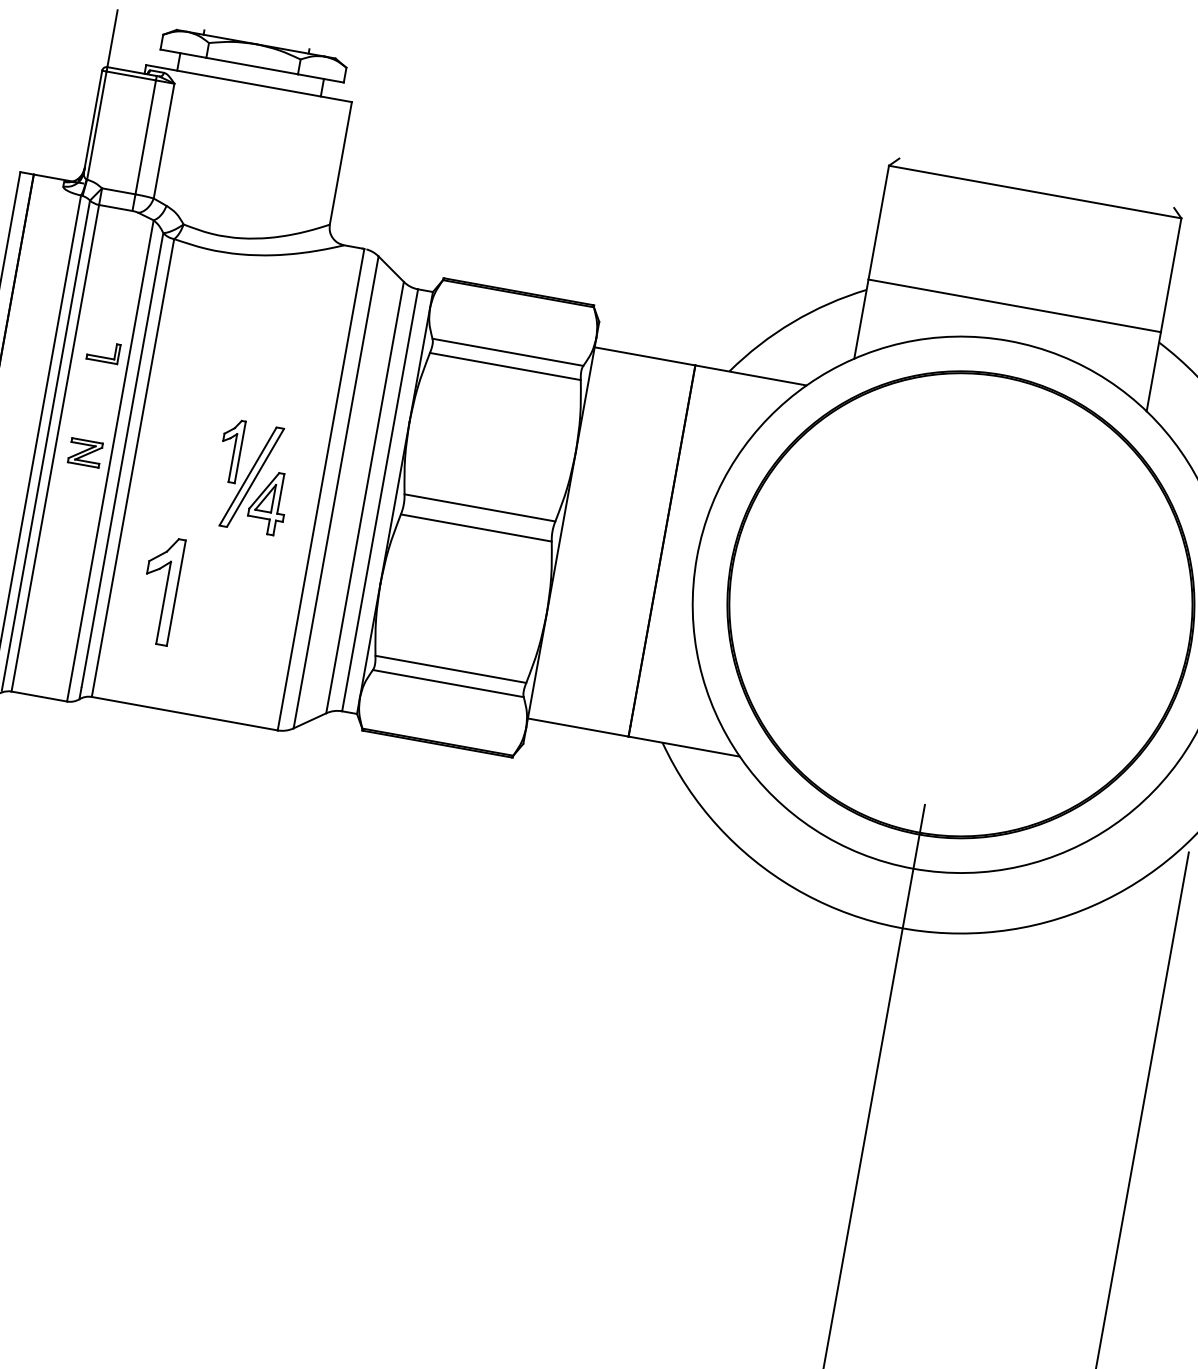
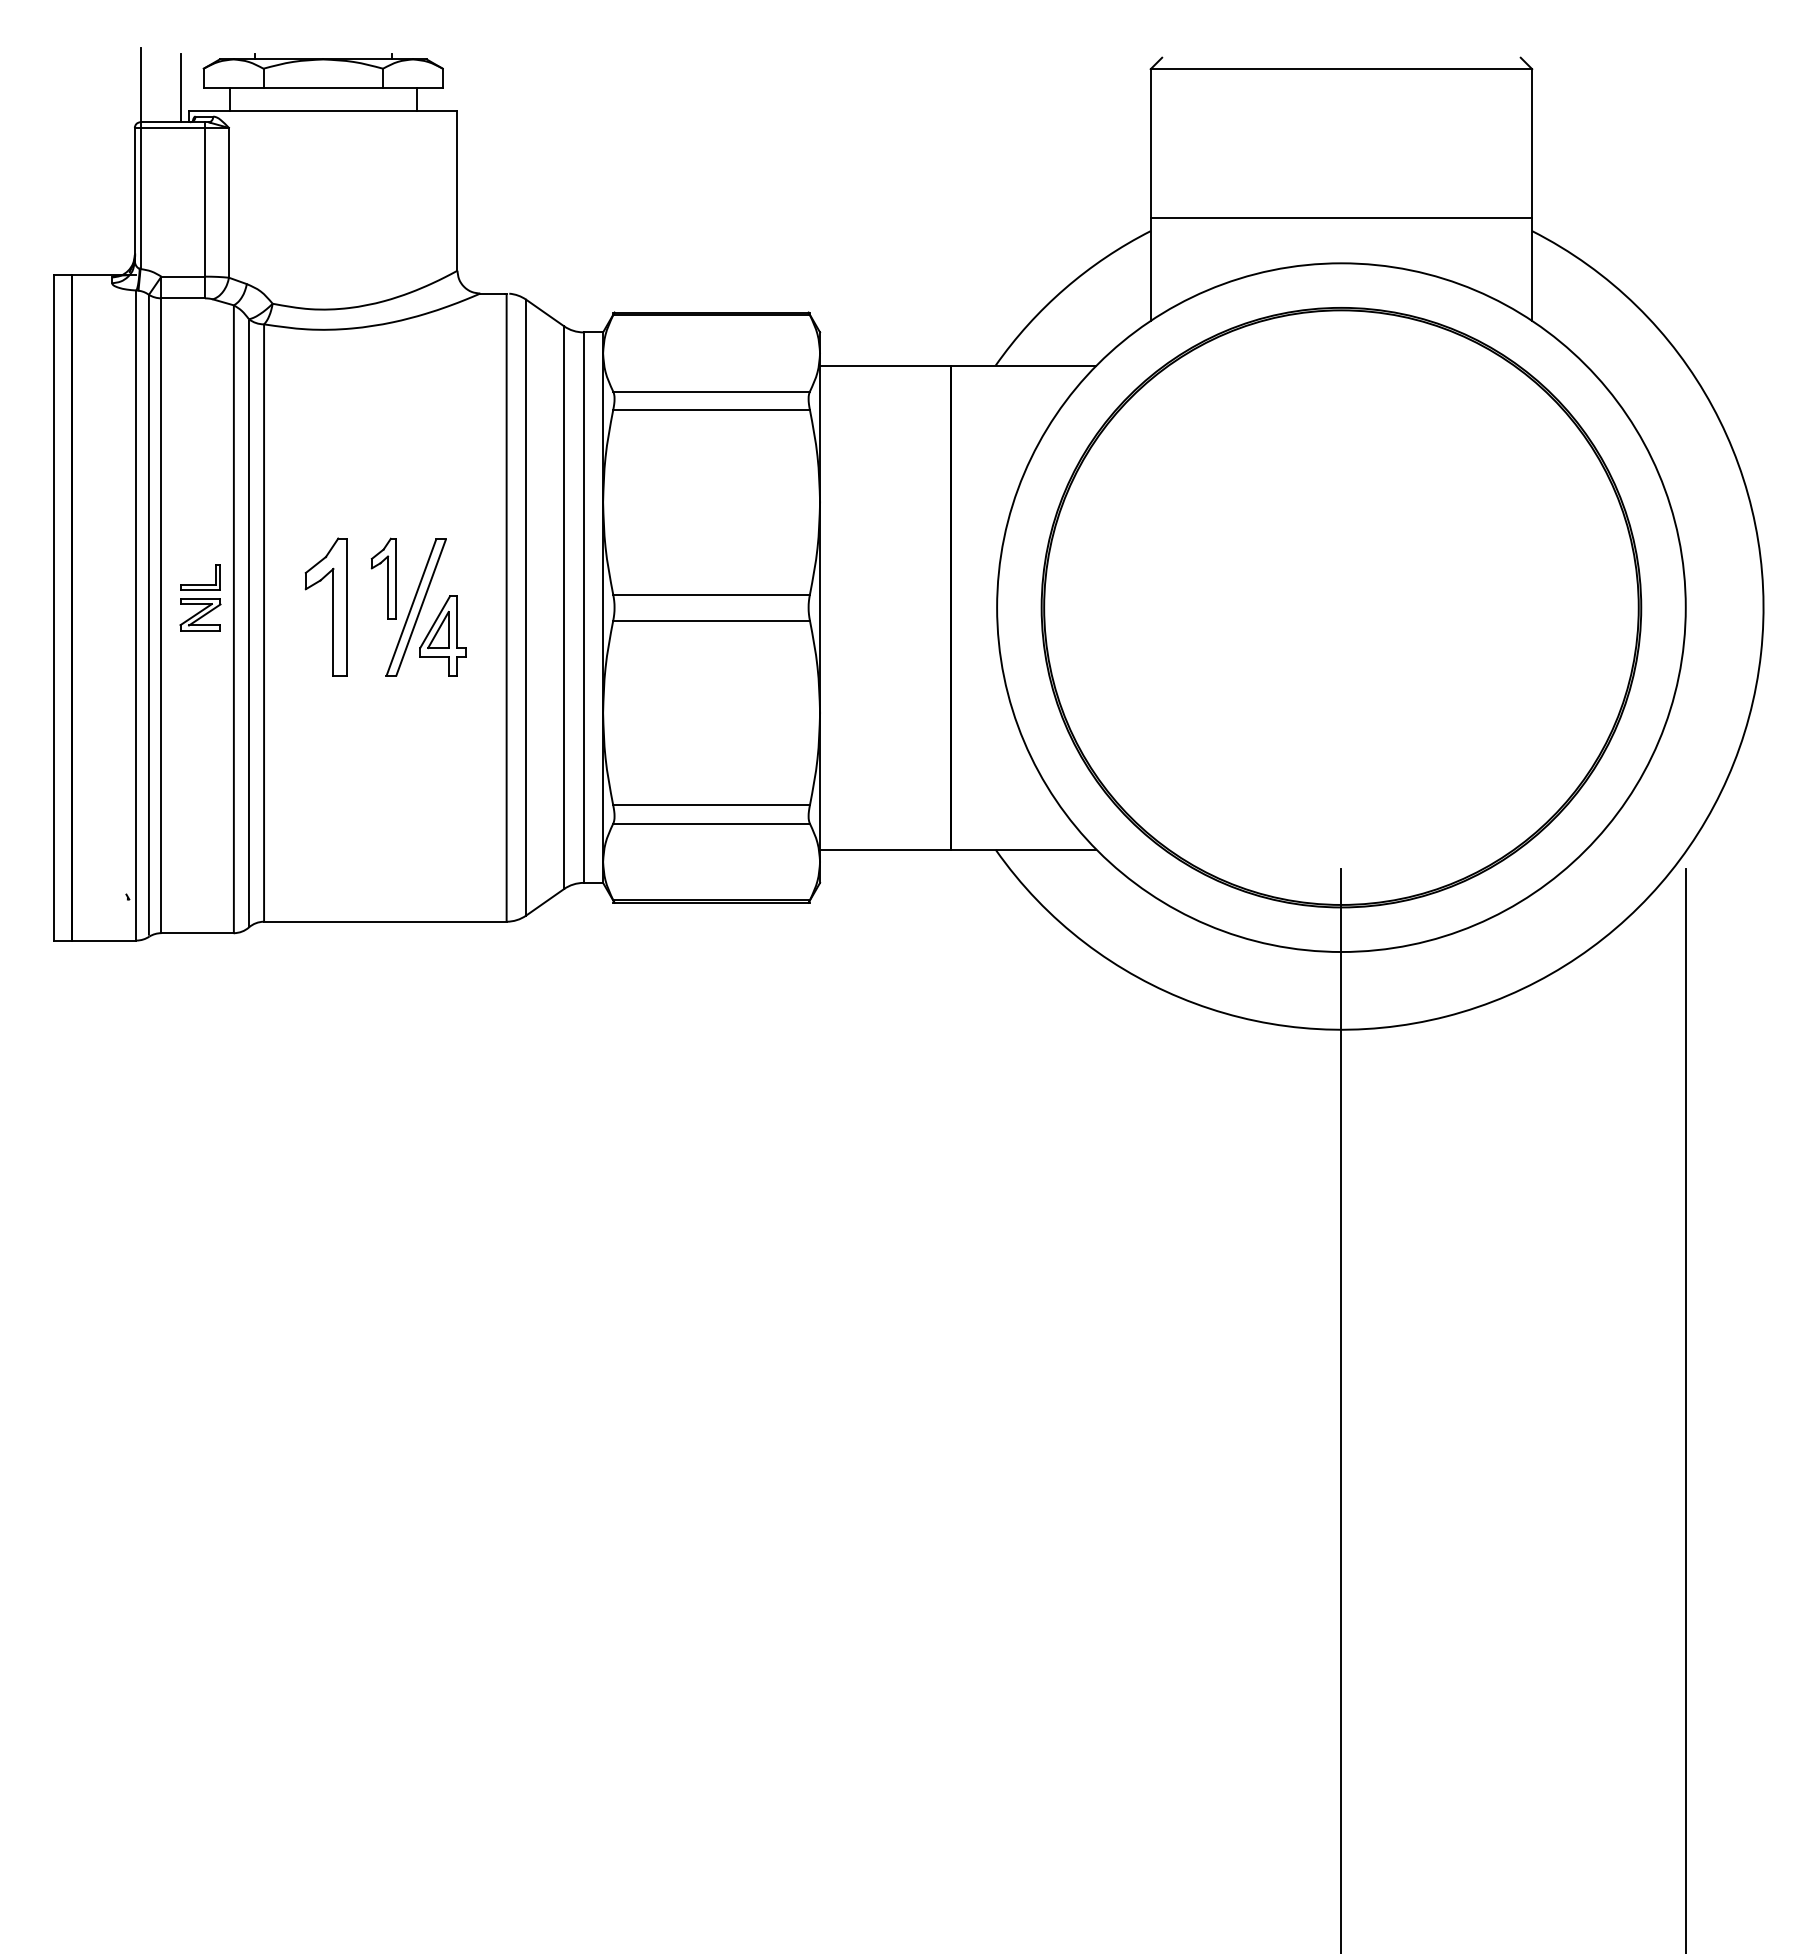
line: (142, 46) -> (180, 87), added
part: (102, 356) -> (200, 584), moved
part: (165, 590) -> (332, 606), moved

